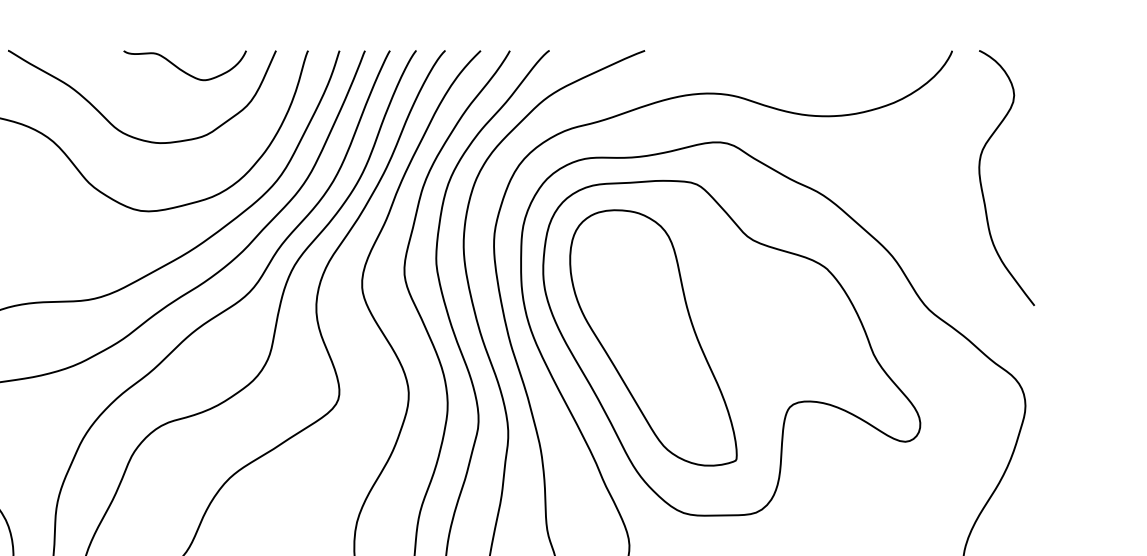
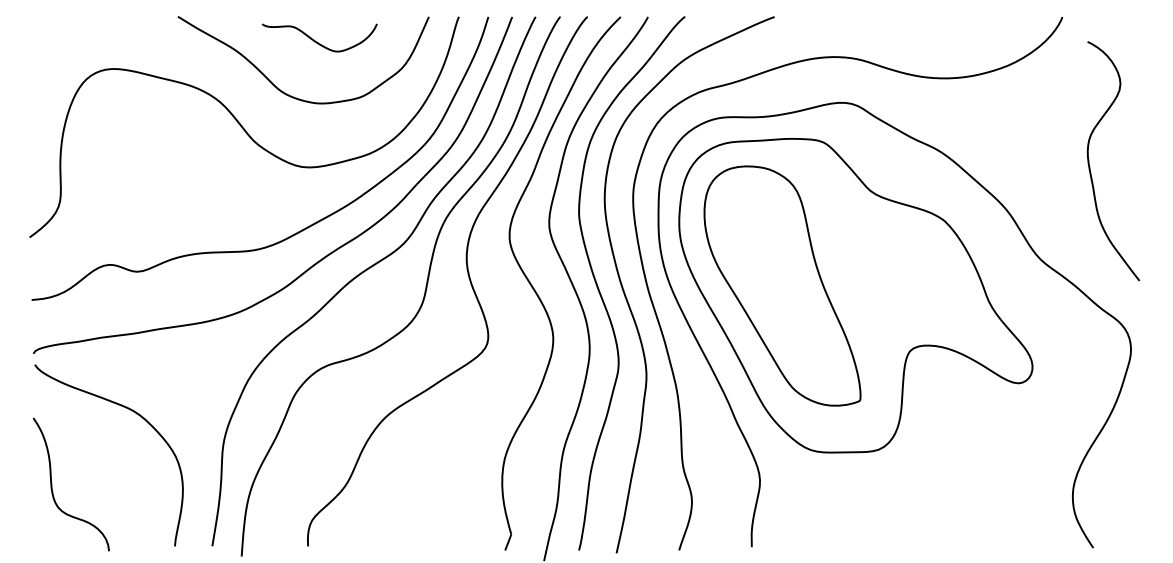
curve: (182, 69) -> (317, 41), moved
curve: (982, 183) -> (1090, 166), moved

